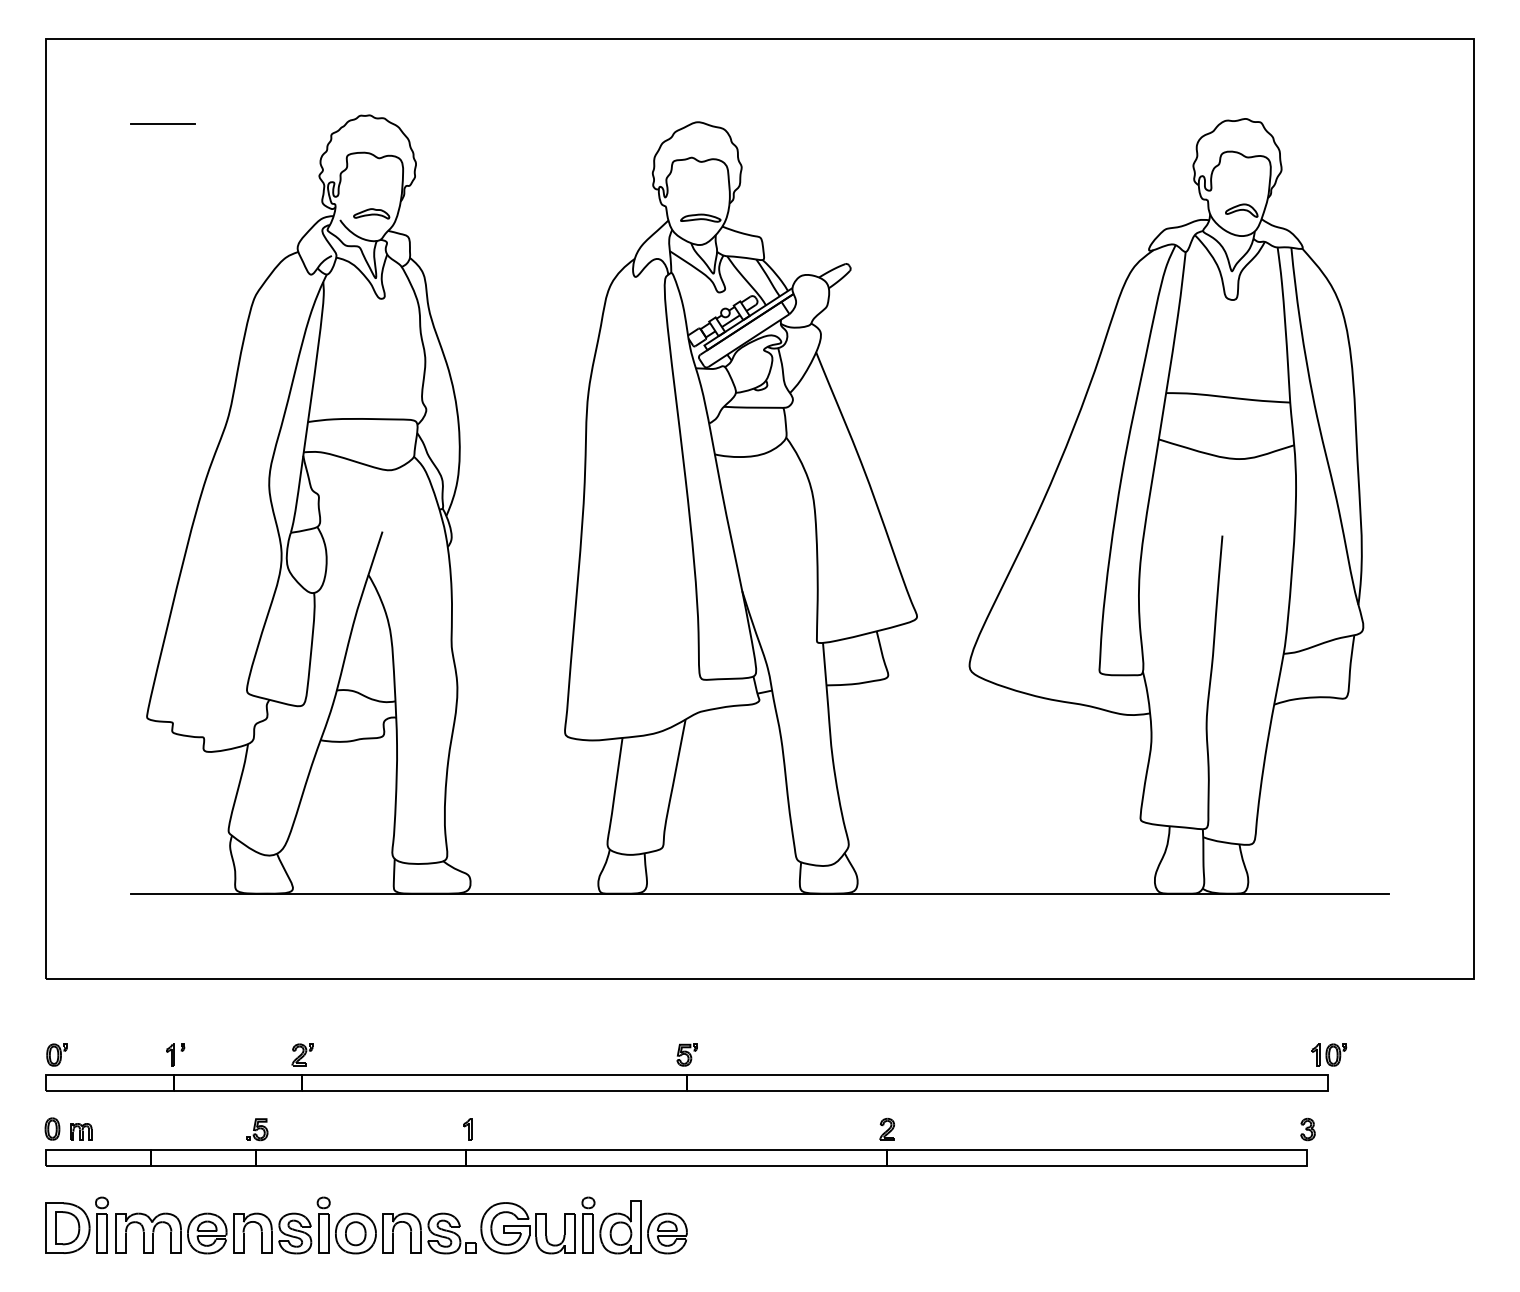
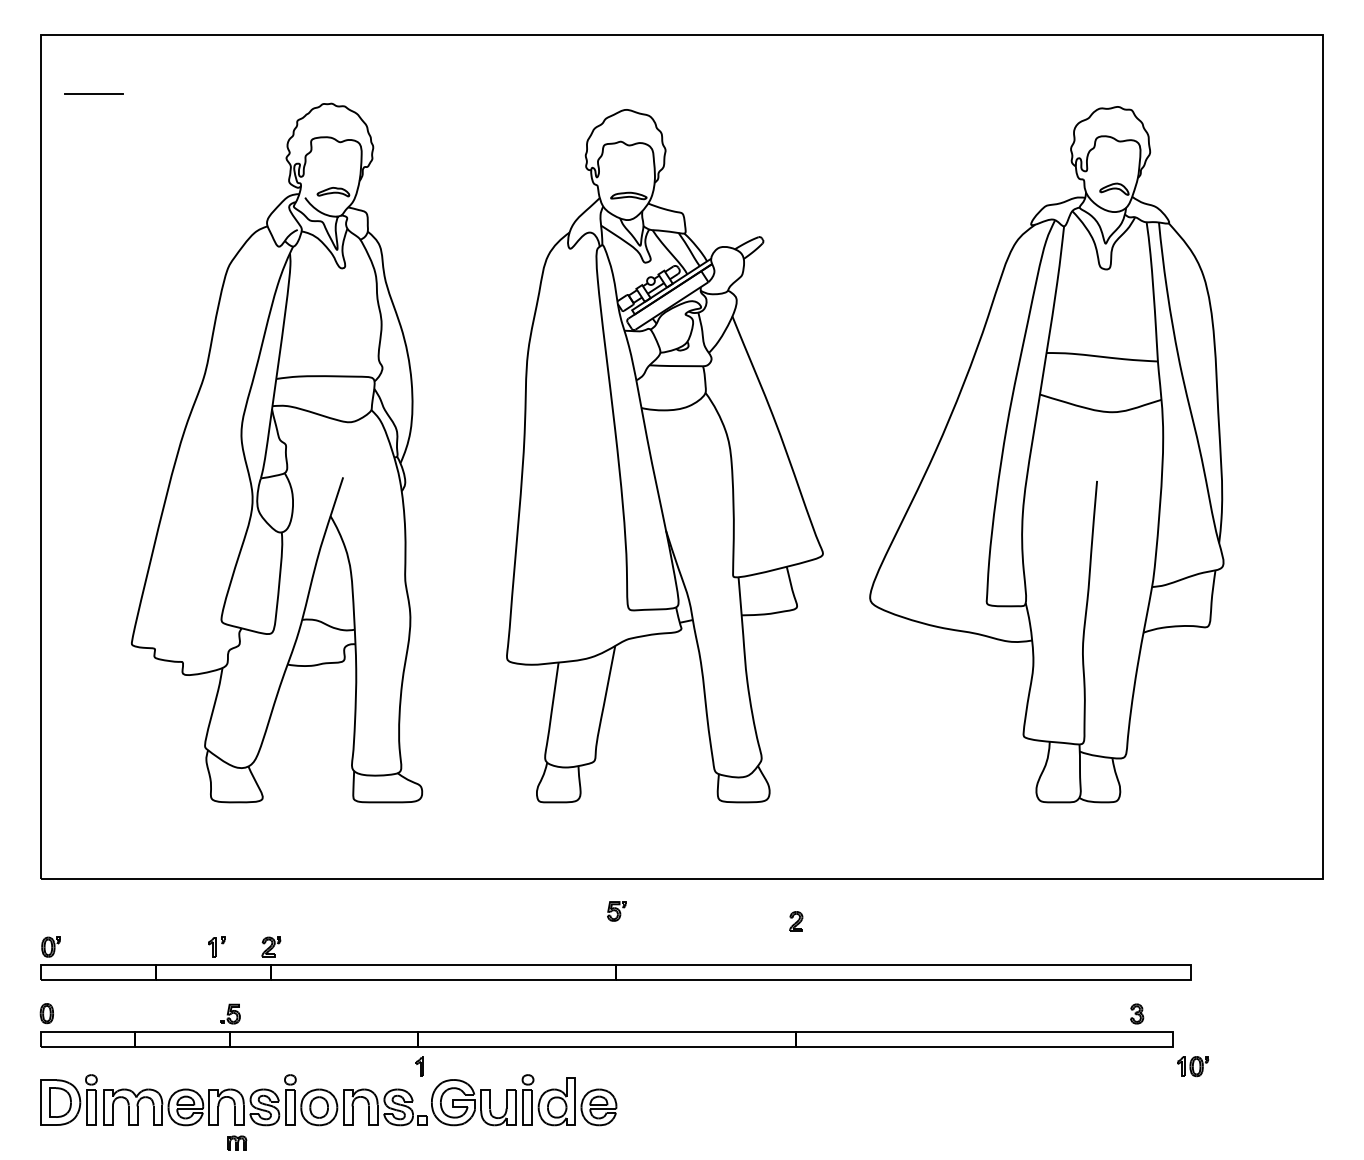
line: (162, 123) -> (93, 93), moved
line: (759, 893) -> (681, 802), removed
part: (175, 1054) -> (216, 946), moved
part: (686, 1054) -> (616, 910), moved
part: (1329, 1054) -> (1193, 1066), moved
part: (886, 1128) -> (795, 920), moved
part: (467, 1129) -> (419, 1066), moved
part: (1307, 1129) -> (1136, 1013), moved
part: (81, 1131) -> (237, 1143), moved

